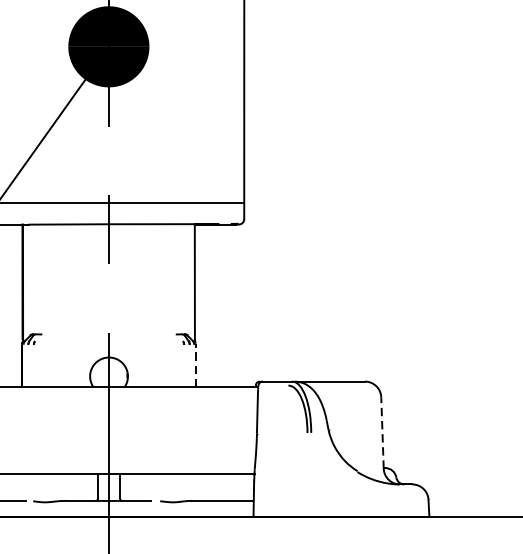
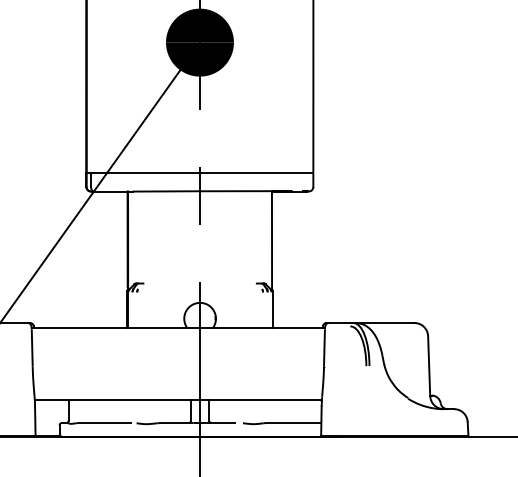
line: (195, 364) -> (272, 308), dashed -> solid
line: (382, 433) -> (429, 366), dashed -> solid

